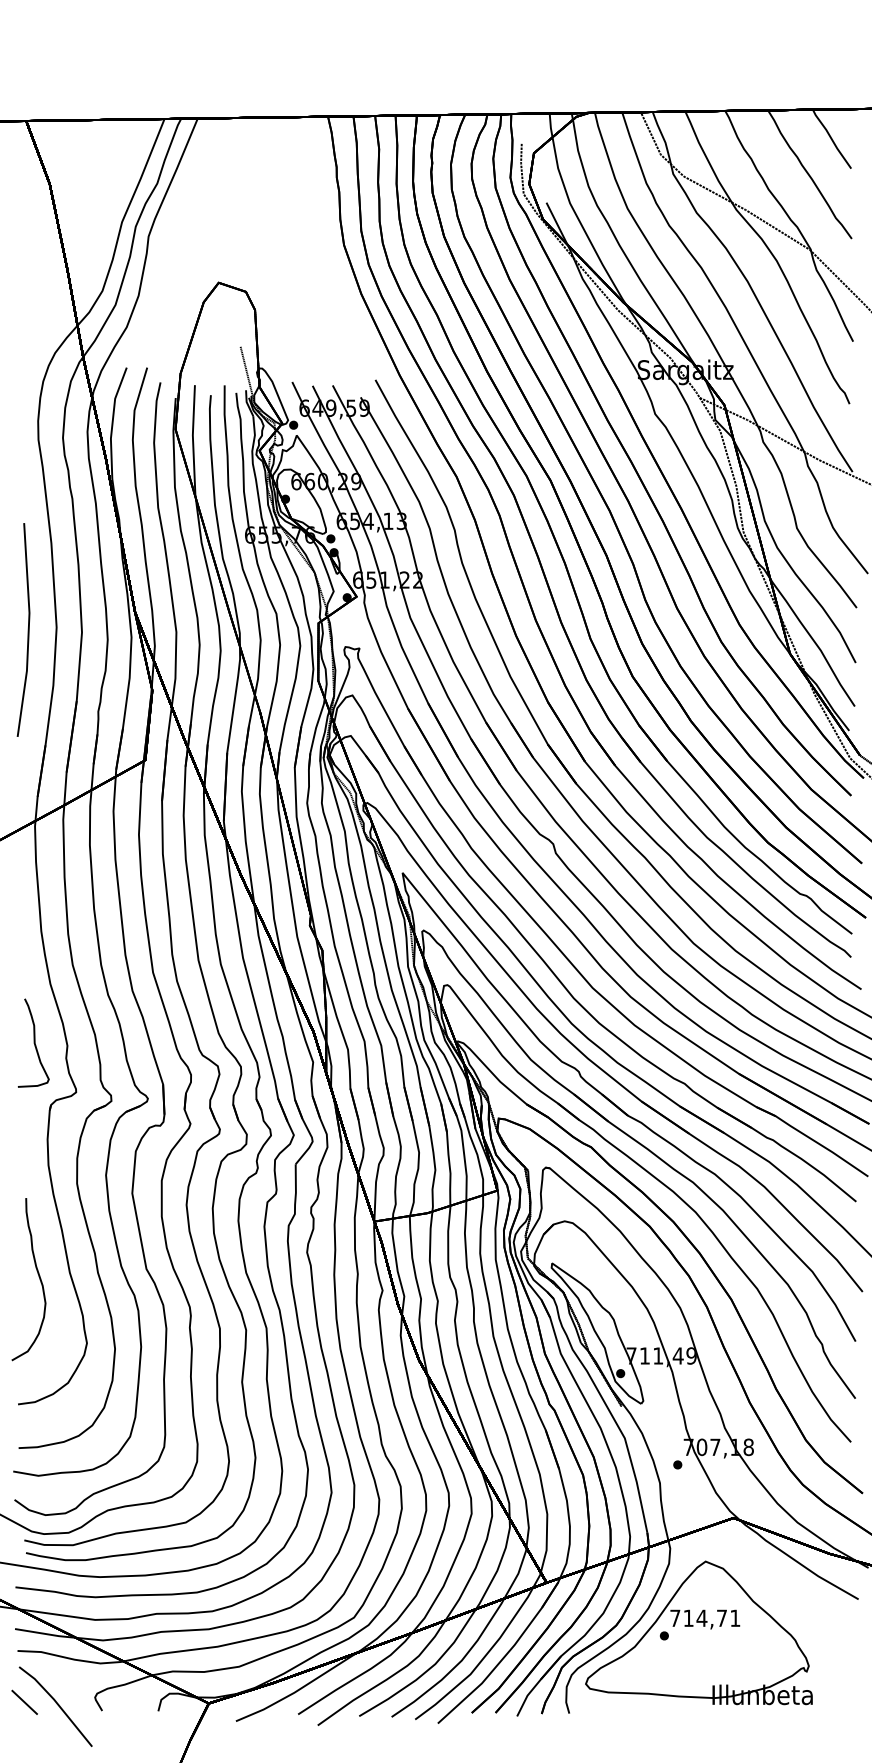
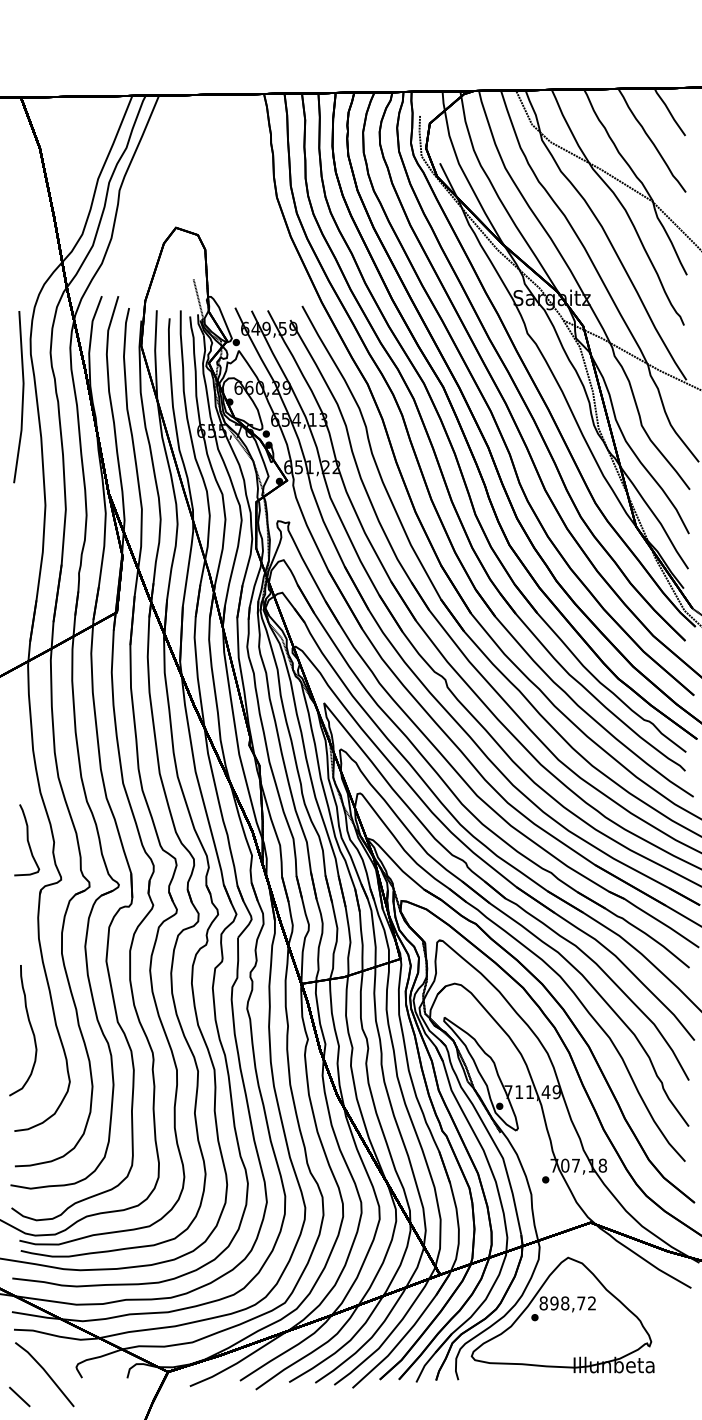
part: (23, 629) -> (18, 396), moved
text: (705, 1618) -> (568, 1303), 714,71 -> 898,72
line: (24, 1701) -> (19, 1396), moved

